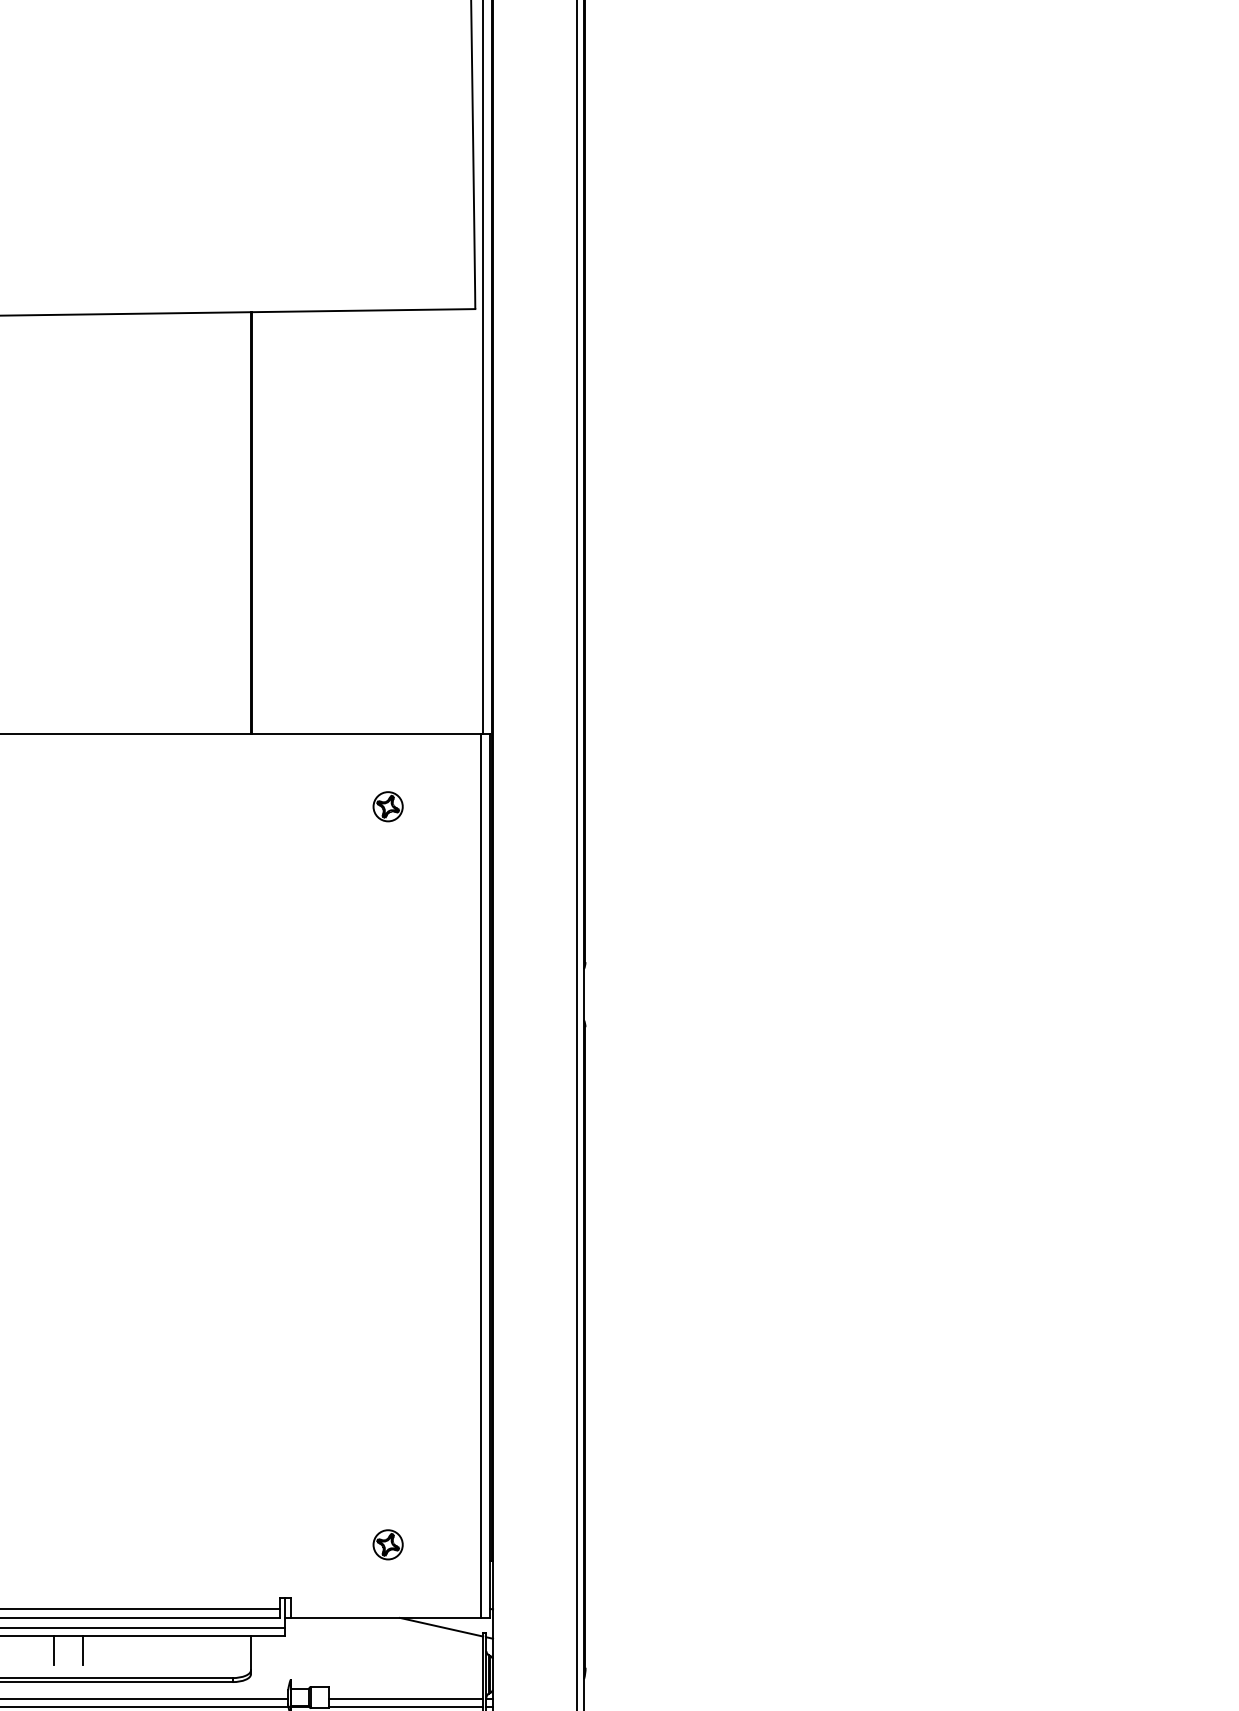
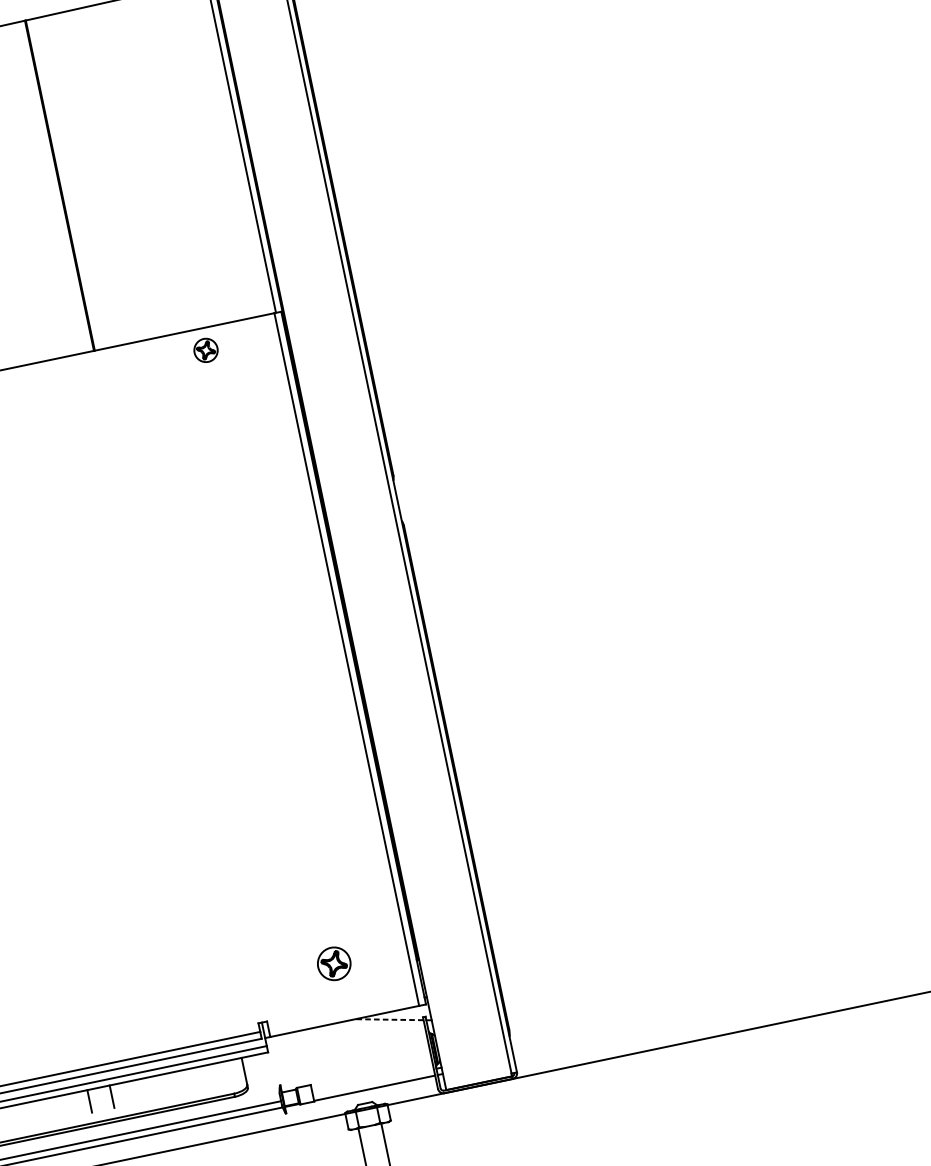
part: (387, 806) -> (205, 350), moved
part: (387, 1544) -> (333, 963), size x1.4
line: (441, 1627) -> (389, 1019), solid -> dashed
line: (405, 1699) -> (373, 1082), removed

